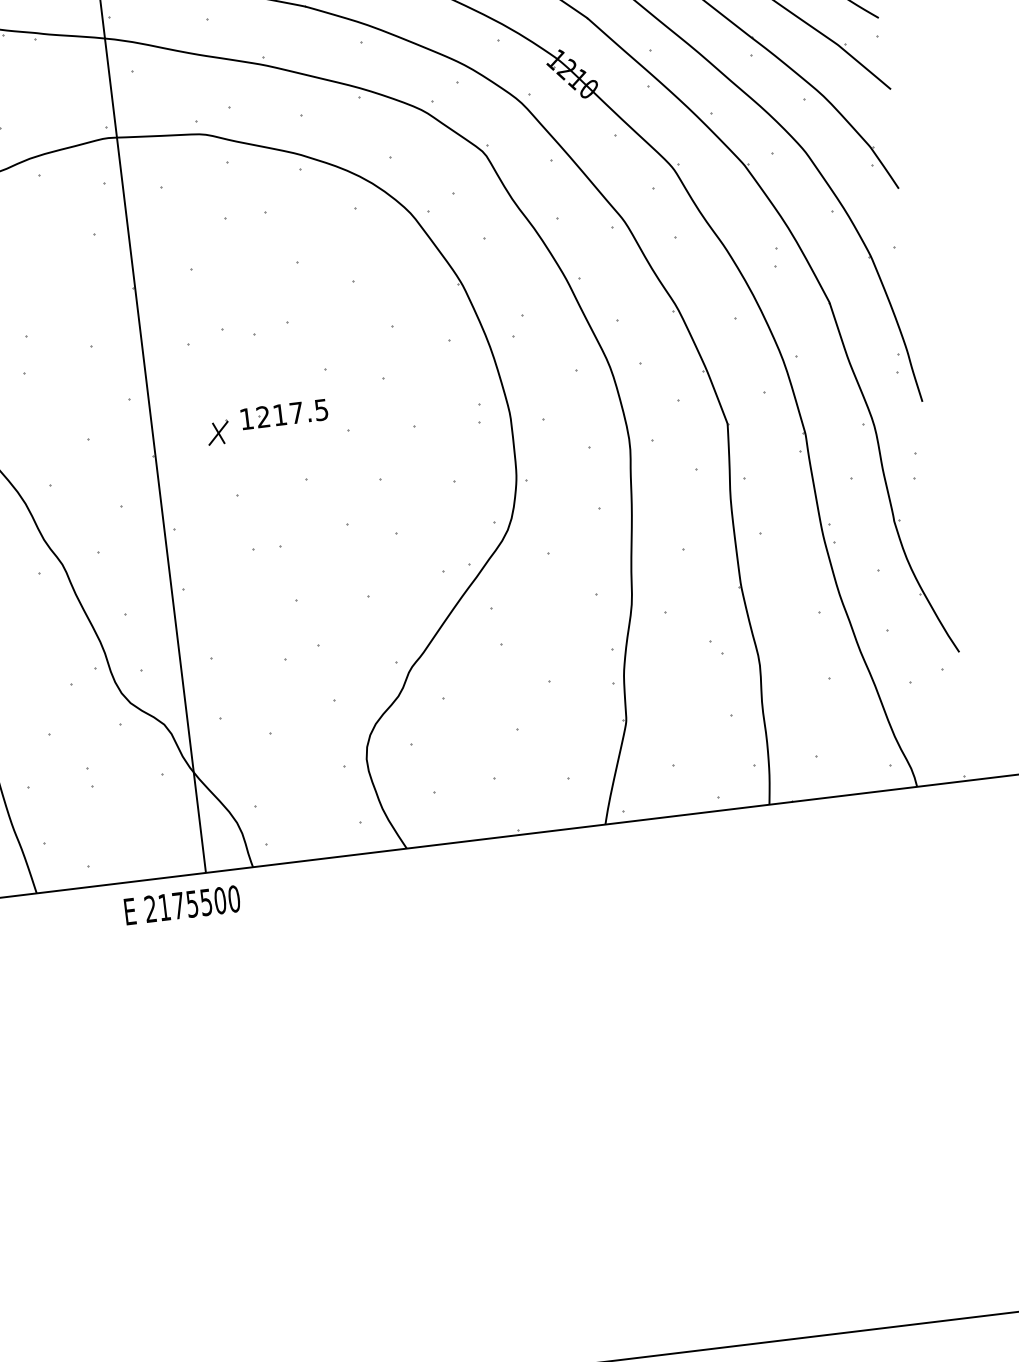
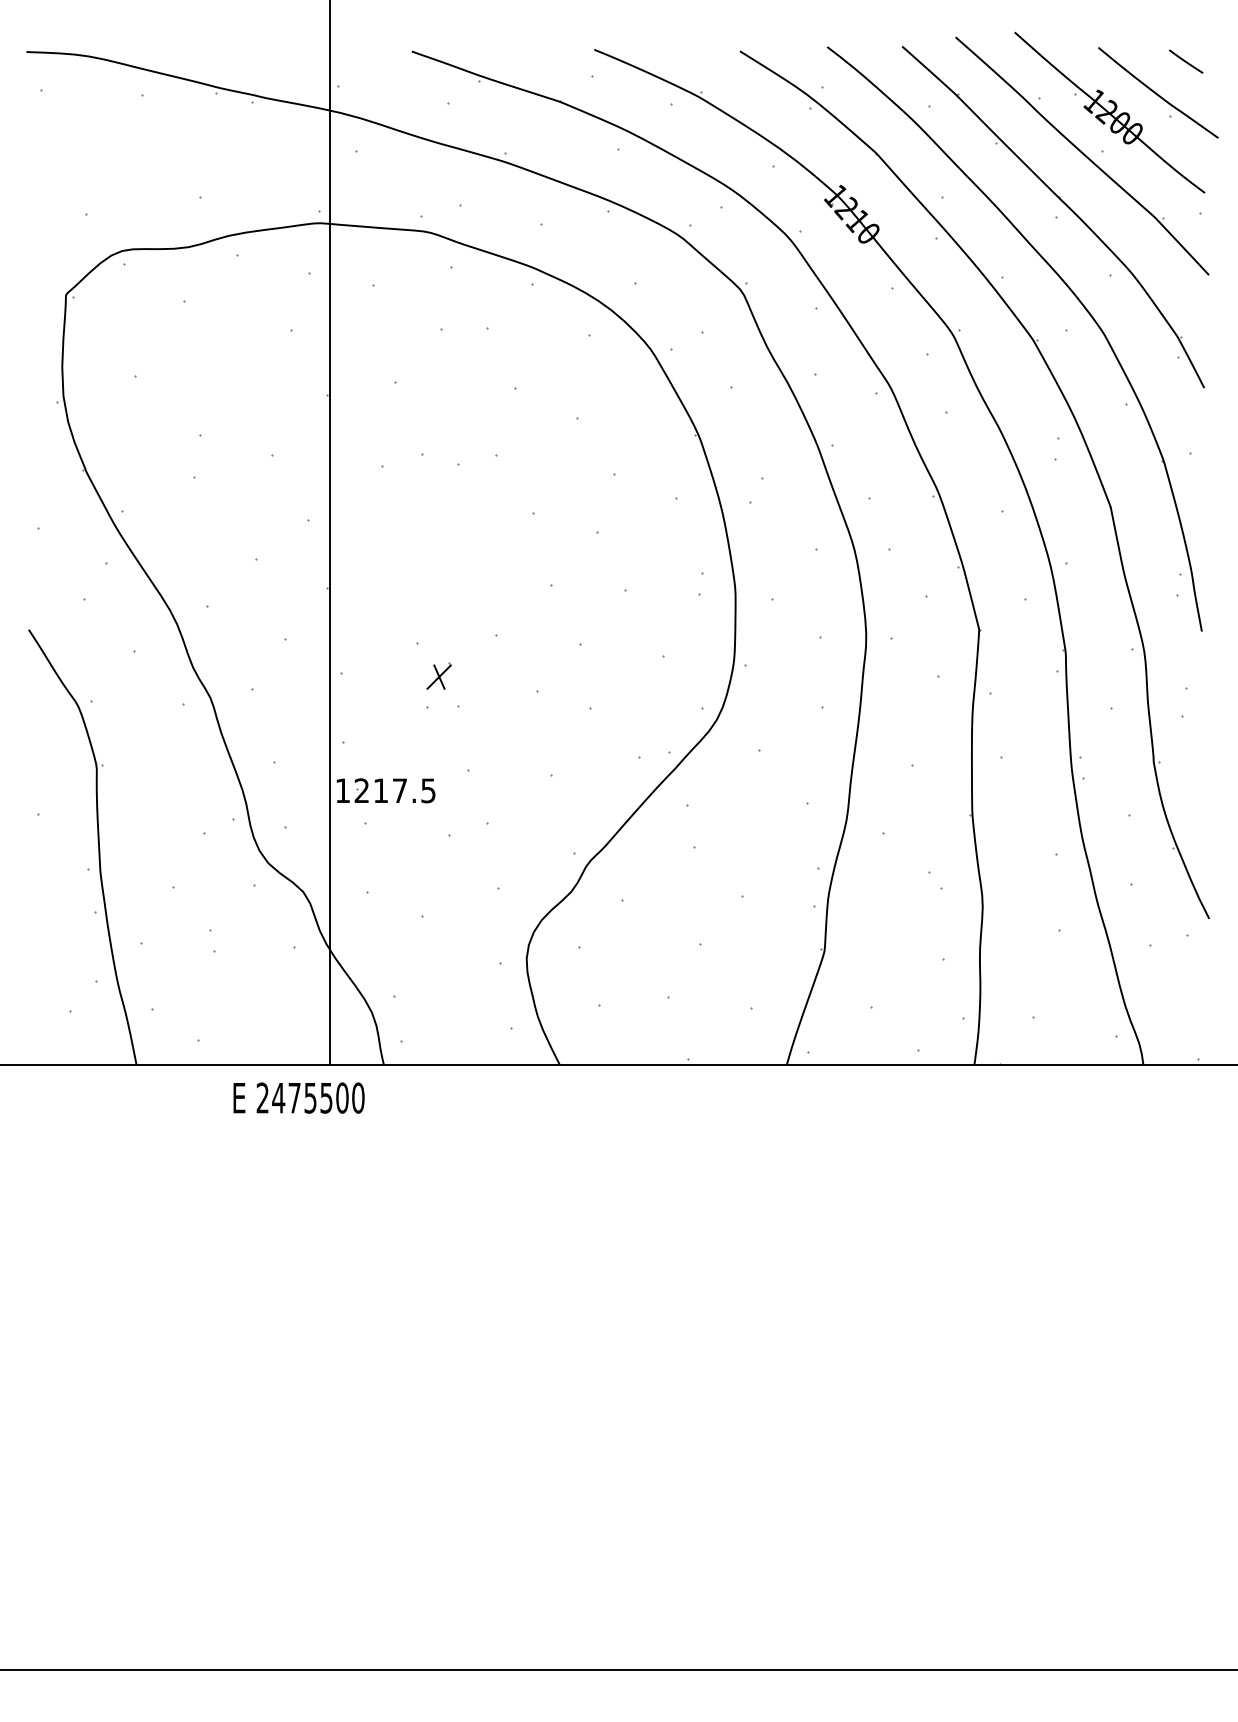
part: (283, 414) -> (385, 790), moved
part: (217, 432) -> (438, 675), moved
text: (164, 907) -> (278, 1098), 2175500 -> 2475500

